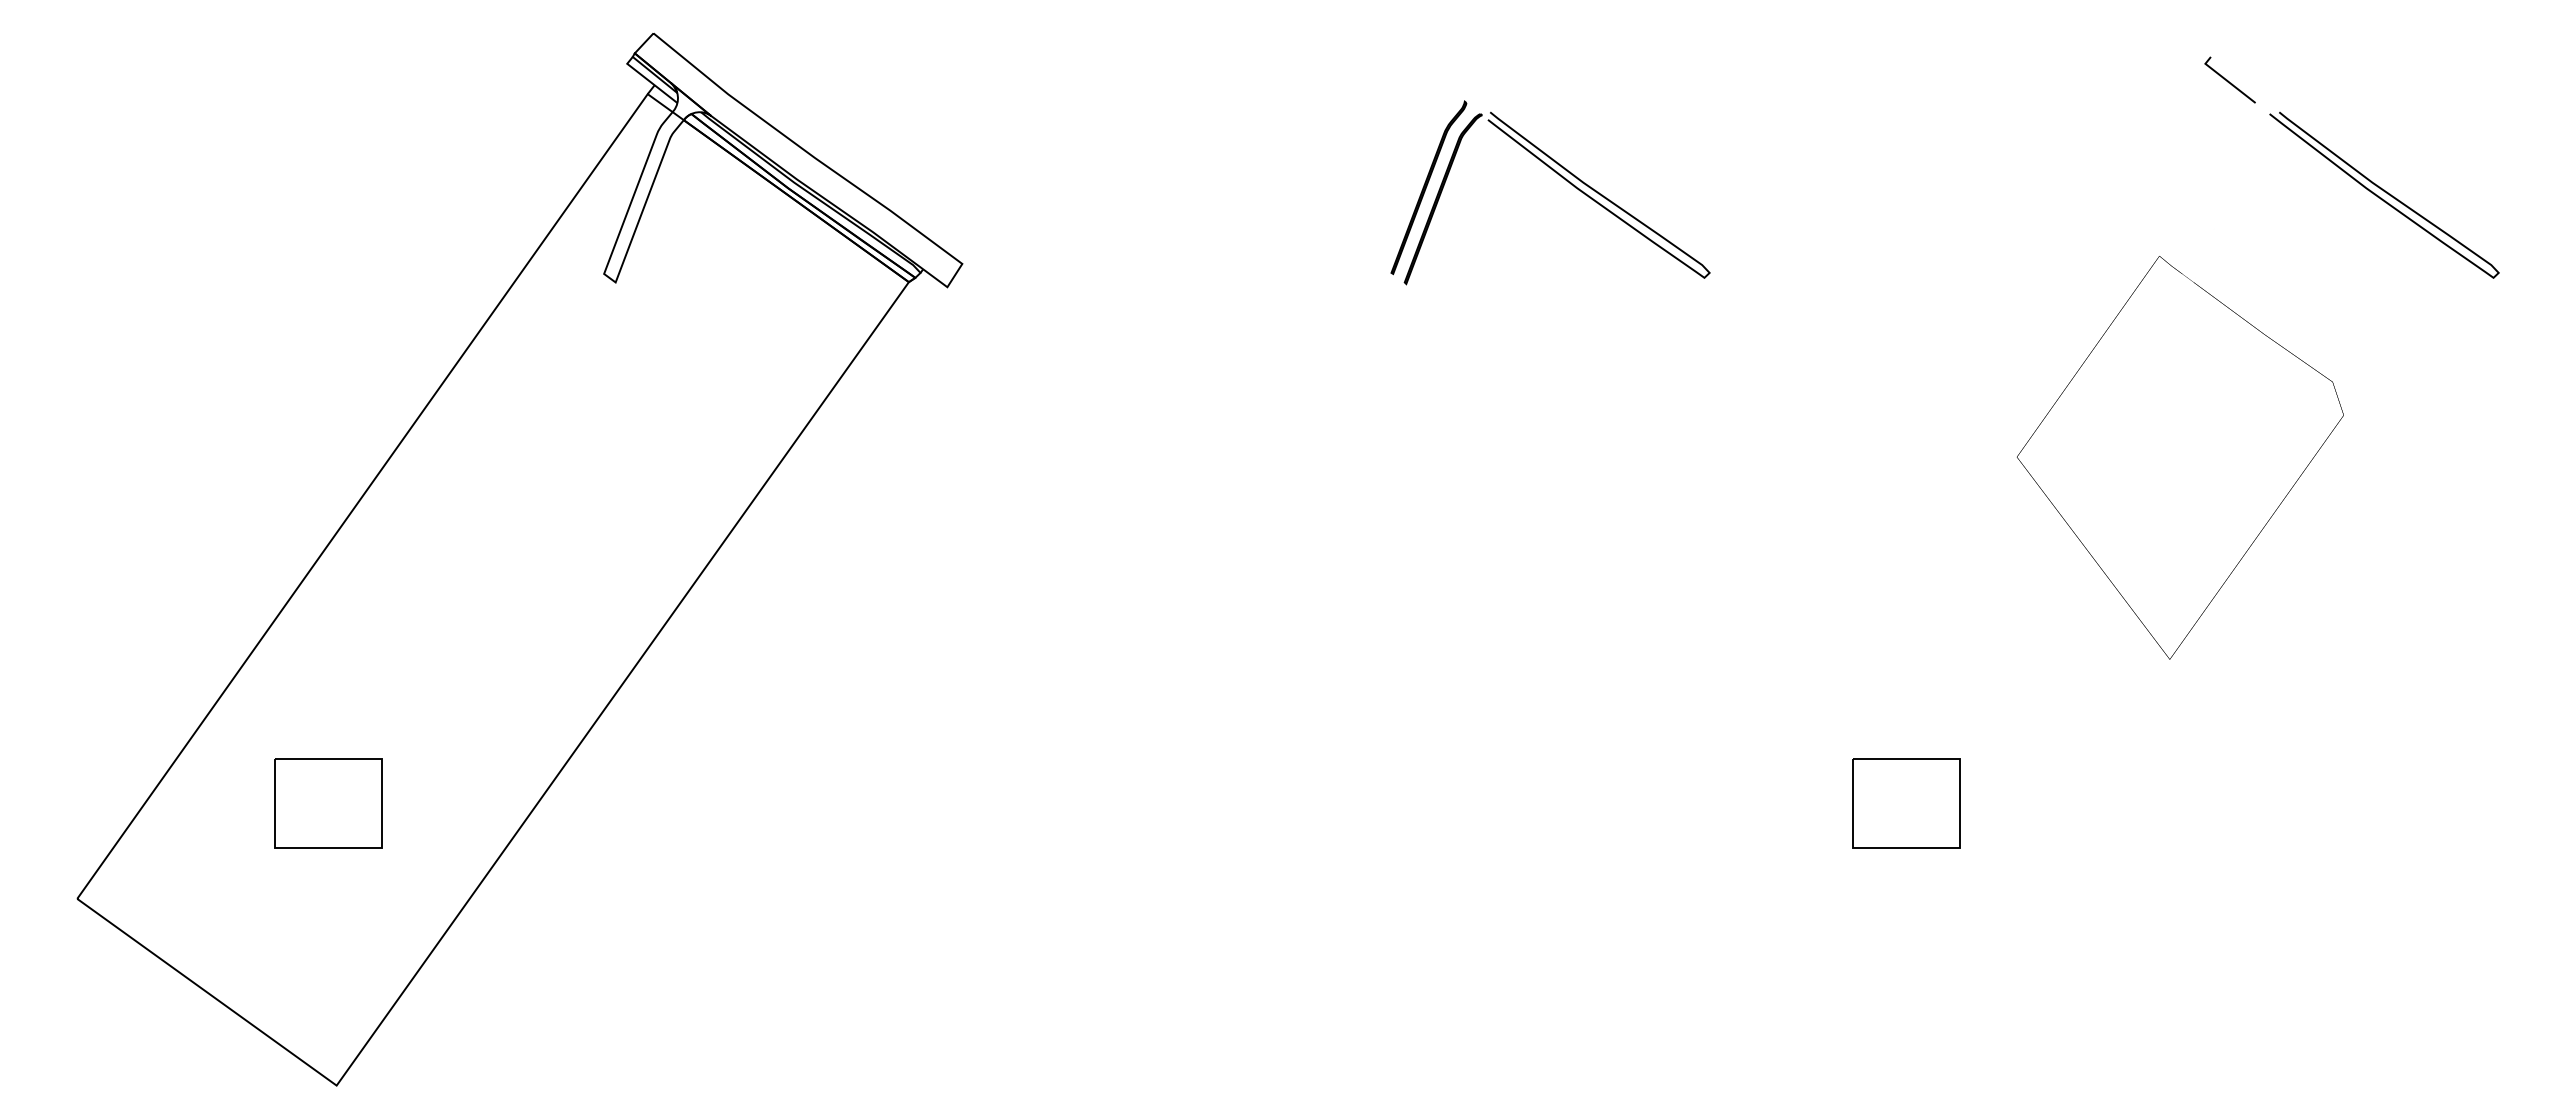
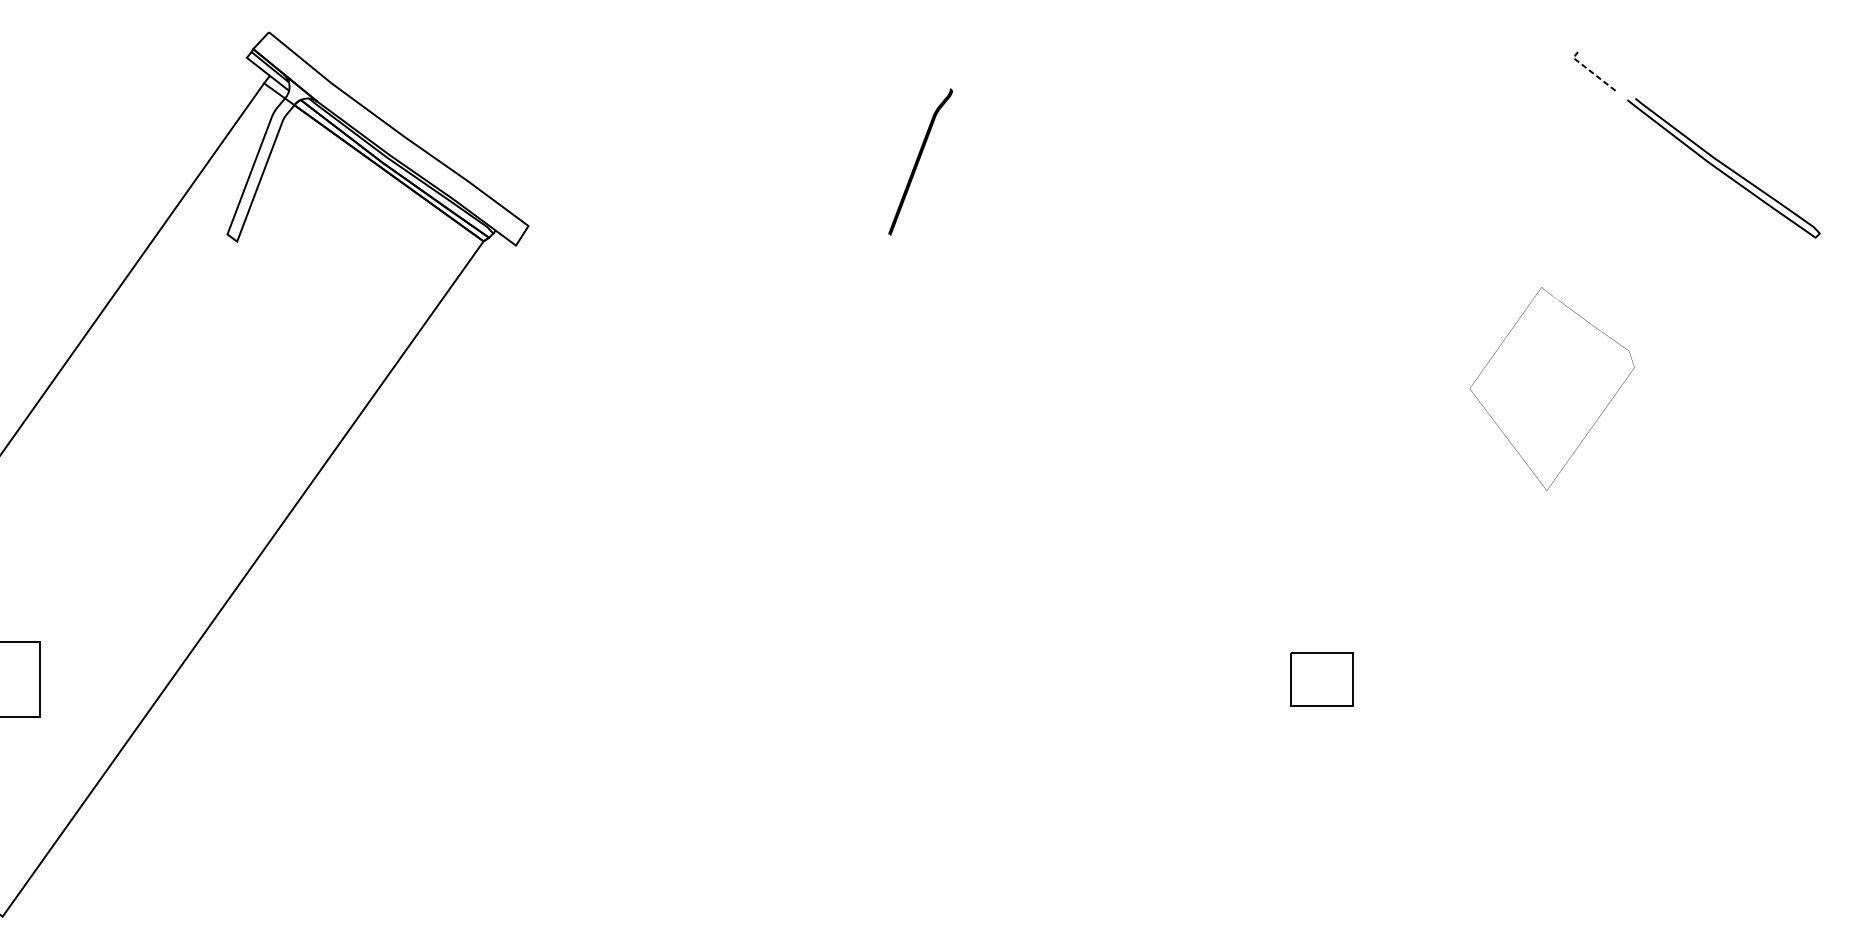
line: (2226, 80) -> (1591, 71), solid -> dashed
part: (1566, 181) -> (1036, 156), removed
part: (2179, 457) -> (1551, 388), size x0.6
part: (1906, 803) -> (1322, 679), size x0.7

